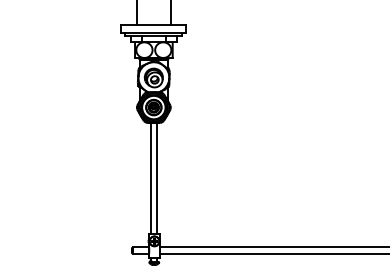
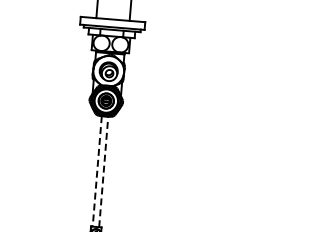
line: (150, 178) -> (97, 171), solid -> dashed
line: (157, 178) -> (104, 171), solid -> dashed

